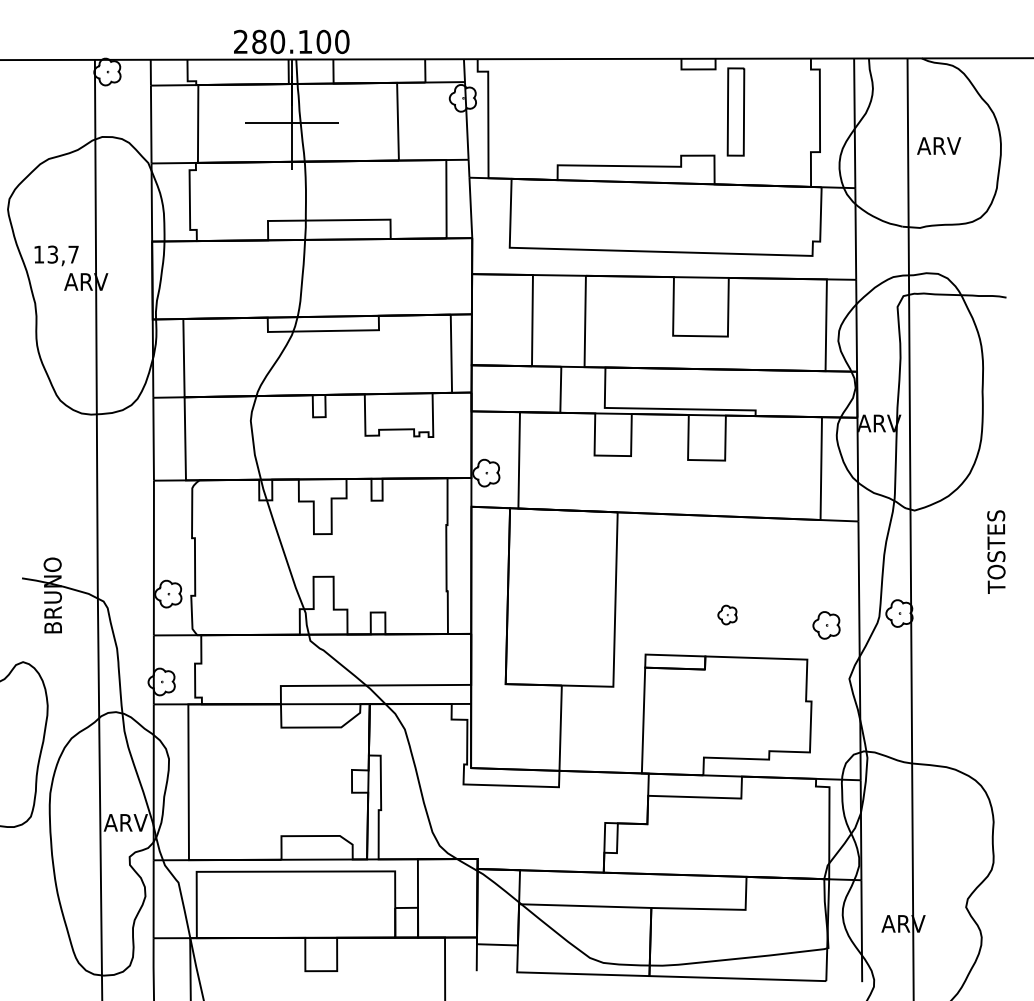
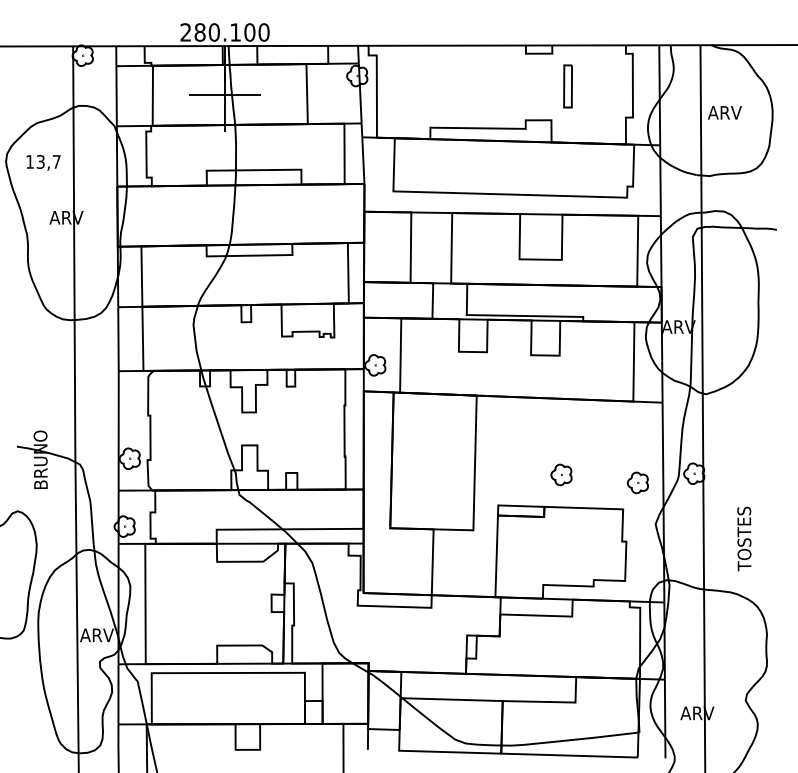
part: (735, 111) -> (567, 86), size x0.62
text: (56, 255) -> (43, 162), moved
text: (996, 551) -> (744, 538), moved
part: (727, 614) -> (561, 474), size x1.43

